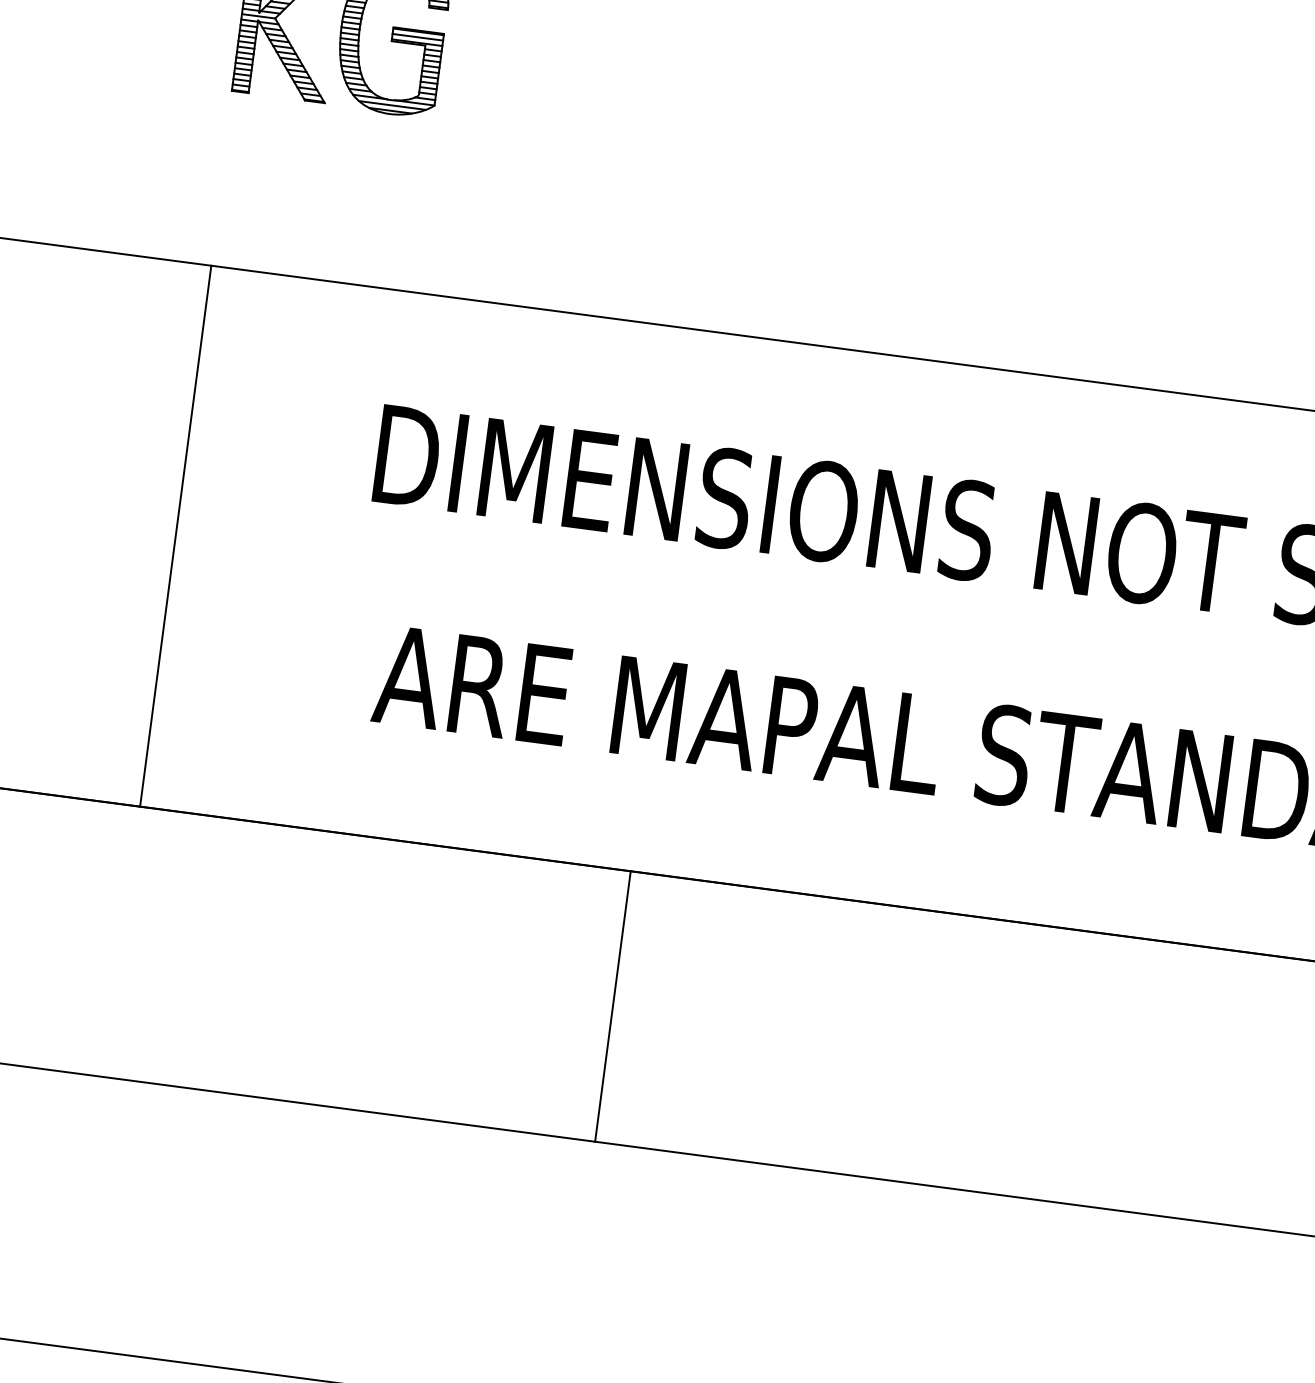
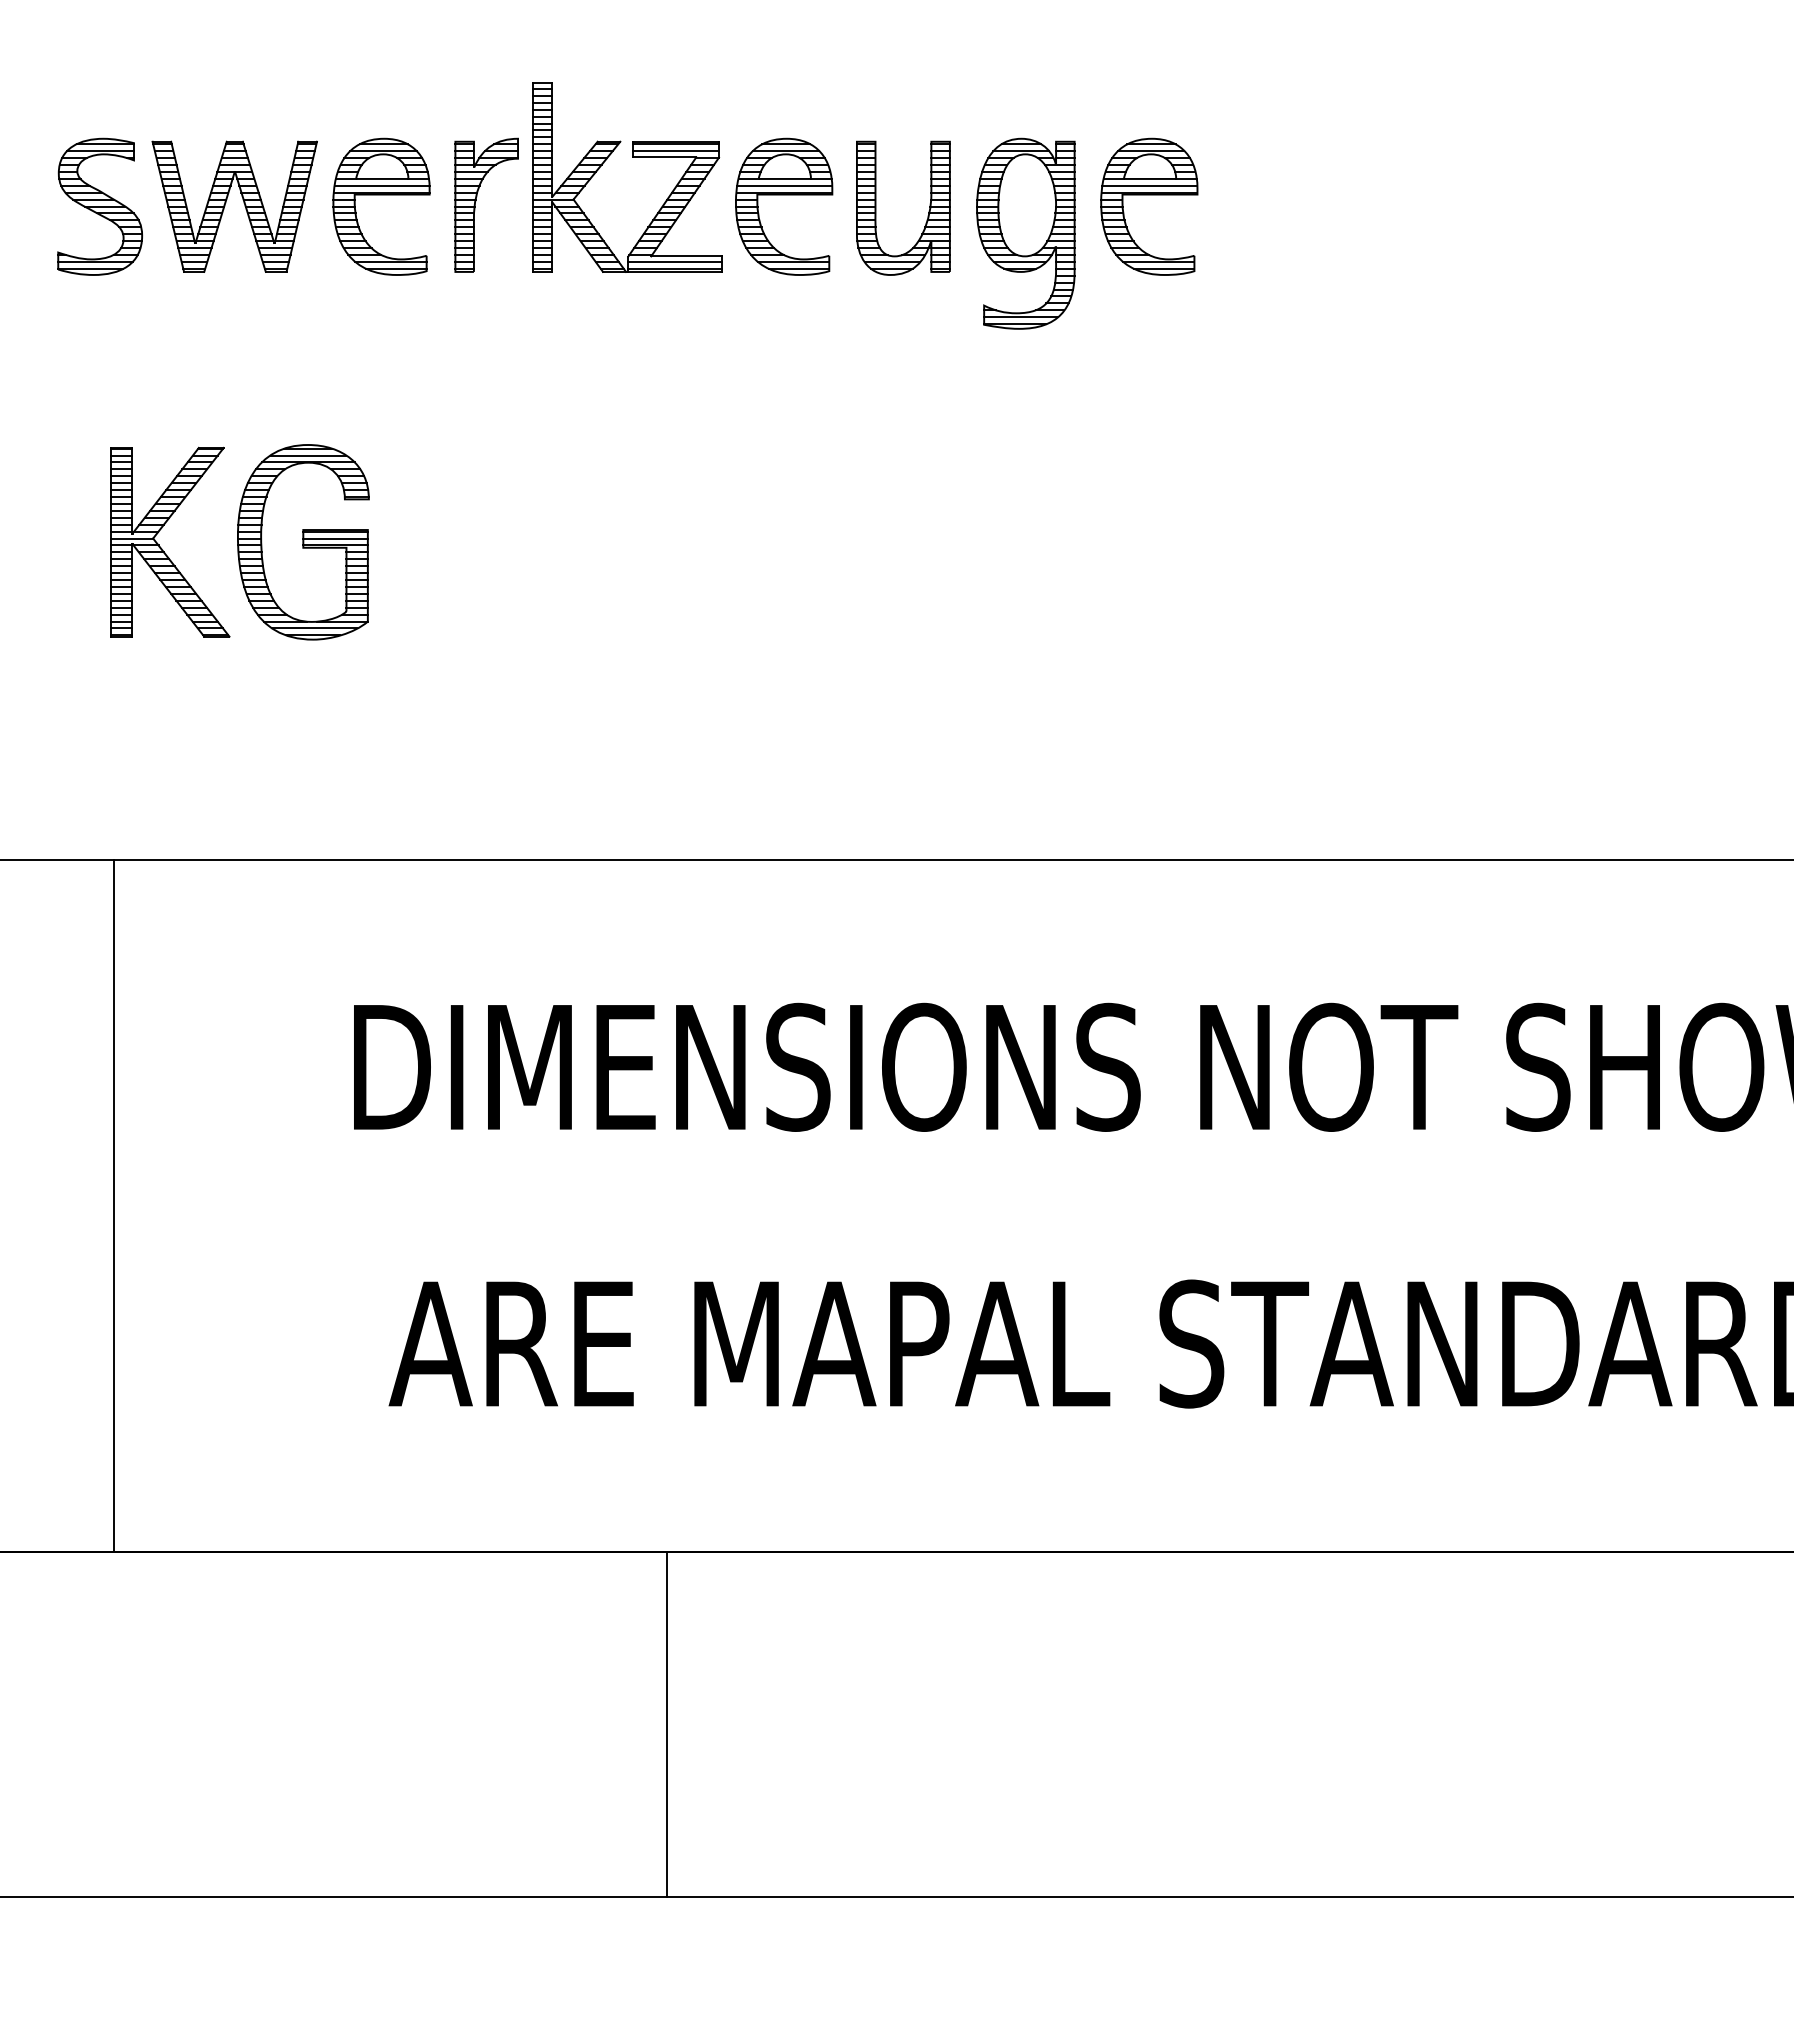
line: (613, 1006) -> (667, 1724), moved

